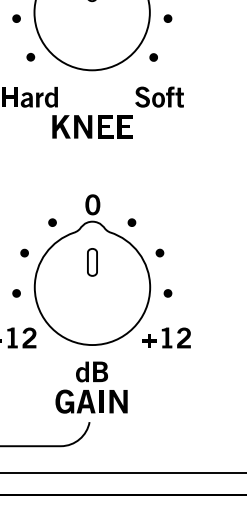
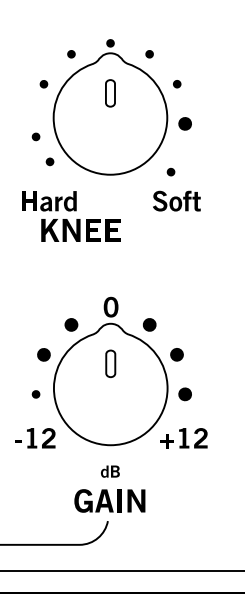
part: (16, 18) -> (35, 136), moved
part: (167, 18) -> (184, 123), size x1.6
part: (153, 56) -> (170, 171), moved
part: (92, 126) -> (80, 230), moved
part: (52, 222) -> (71, 324), size x1.6
part: (131, 222) -> (149, 324), size x1.6
part: (24, 252) -> (43, 354), size x1.6
part: (160, 252) -> (177, 354), size x1.6
part: (167, 293) -> (184, 394), size x1.6
part: (92, 371) -> (110, 471), size x0.6

